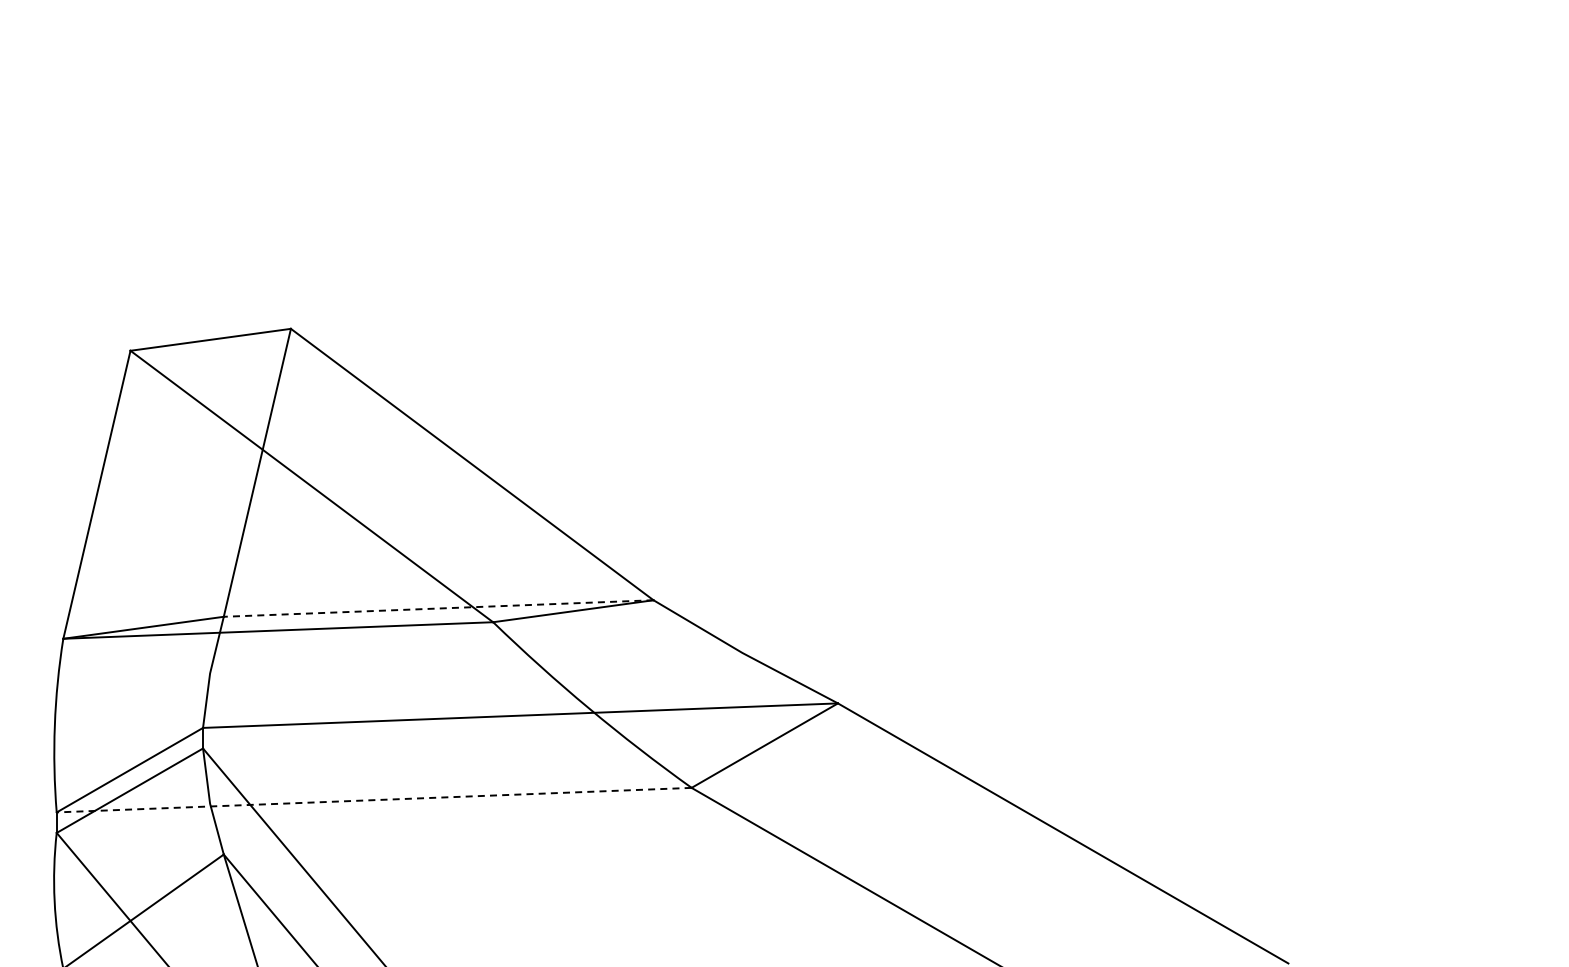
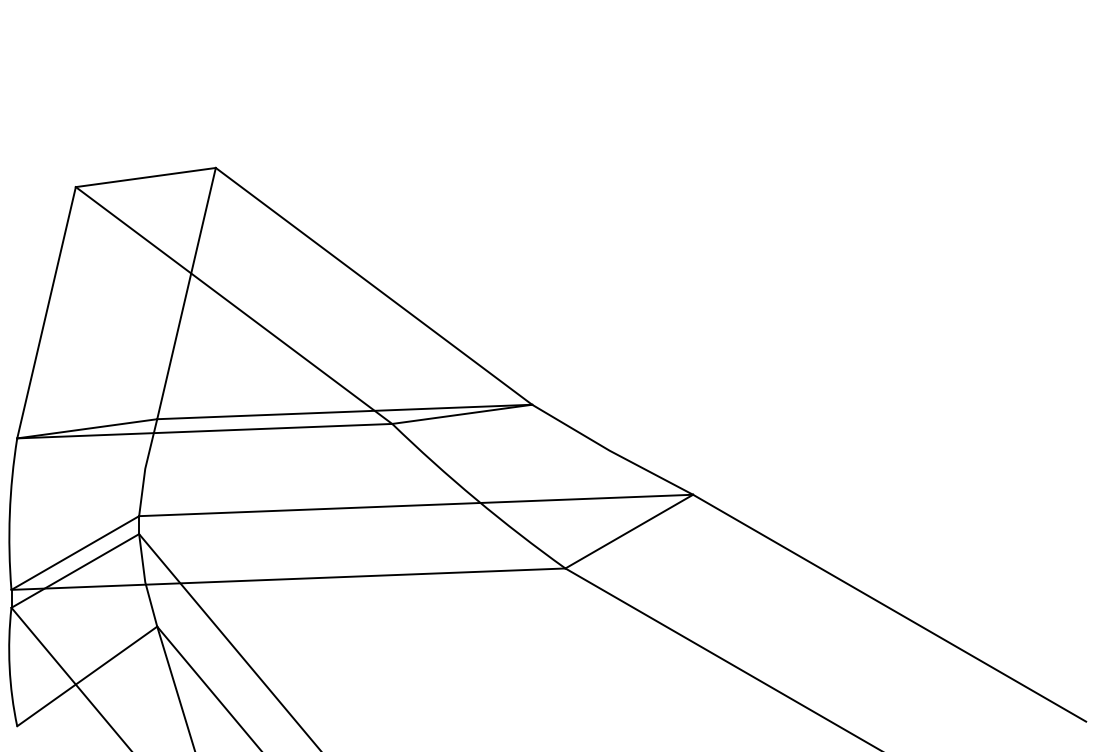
line: (438, 608) -> (344, 411), dashed -> solid
line: (374, 800) -> (288, 579), dashed -> solid

